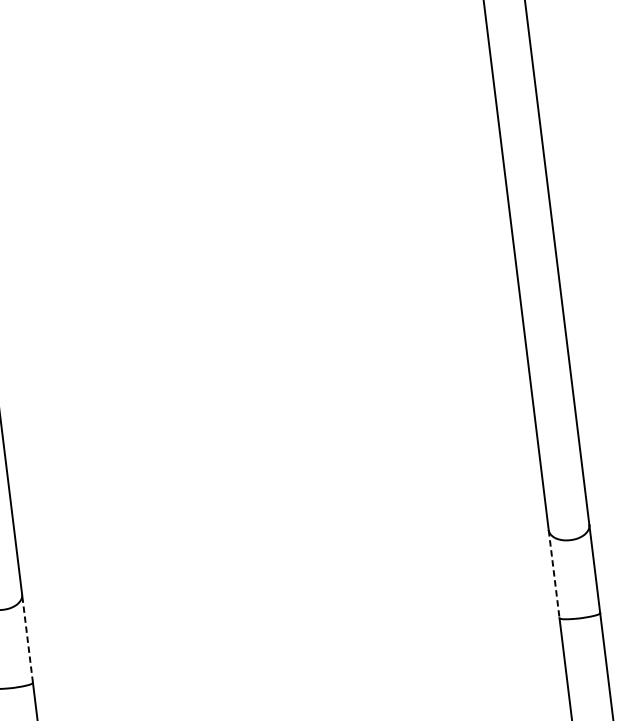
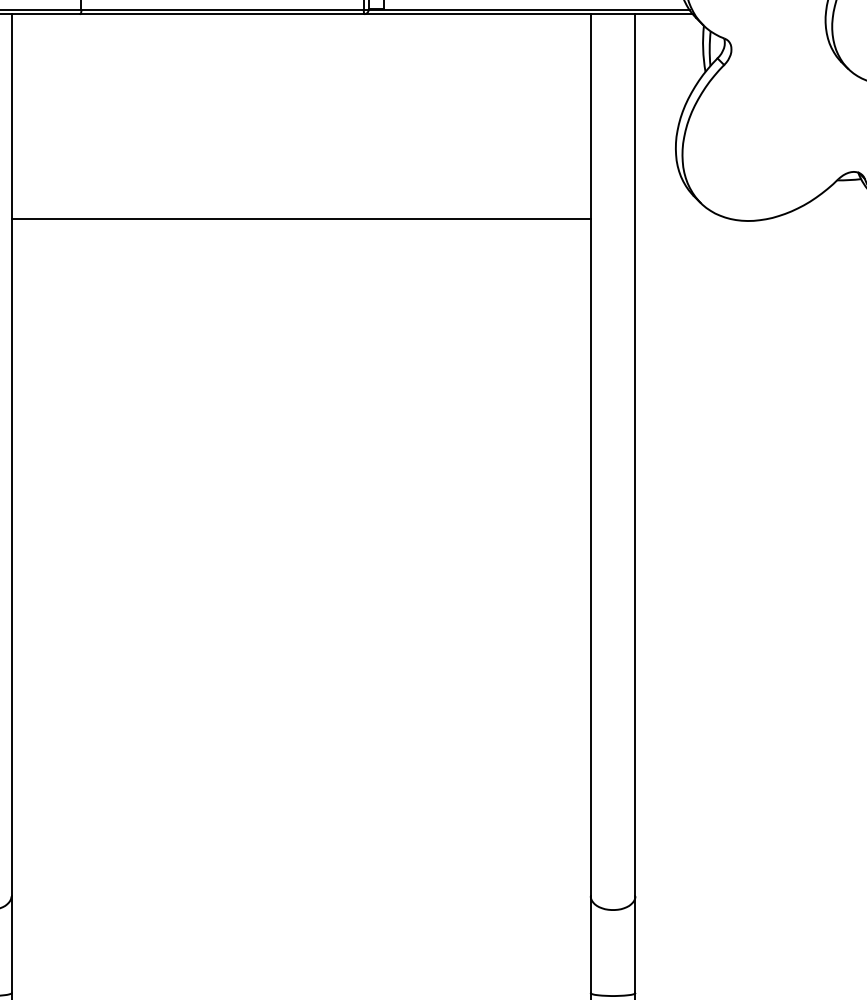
line: (553, 574) -> (590, 945), dashed -> solid
line: (27, 638) -> (11, 944), dashed -> solid

